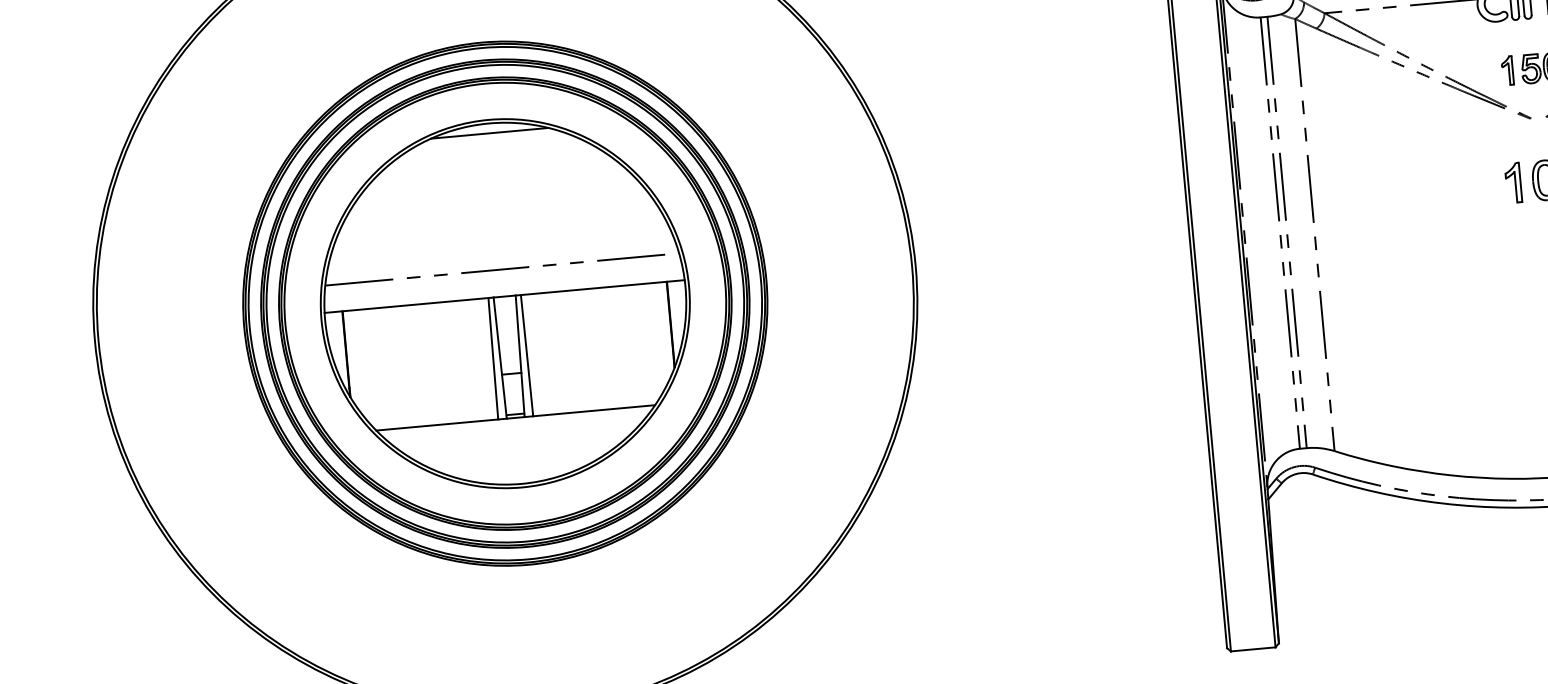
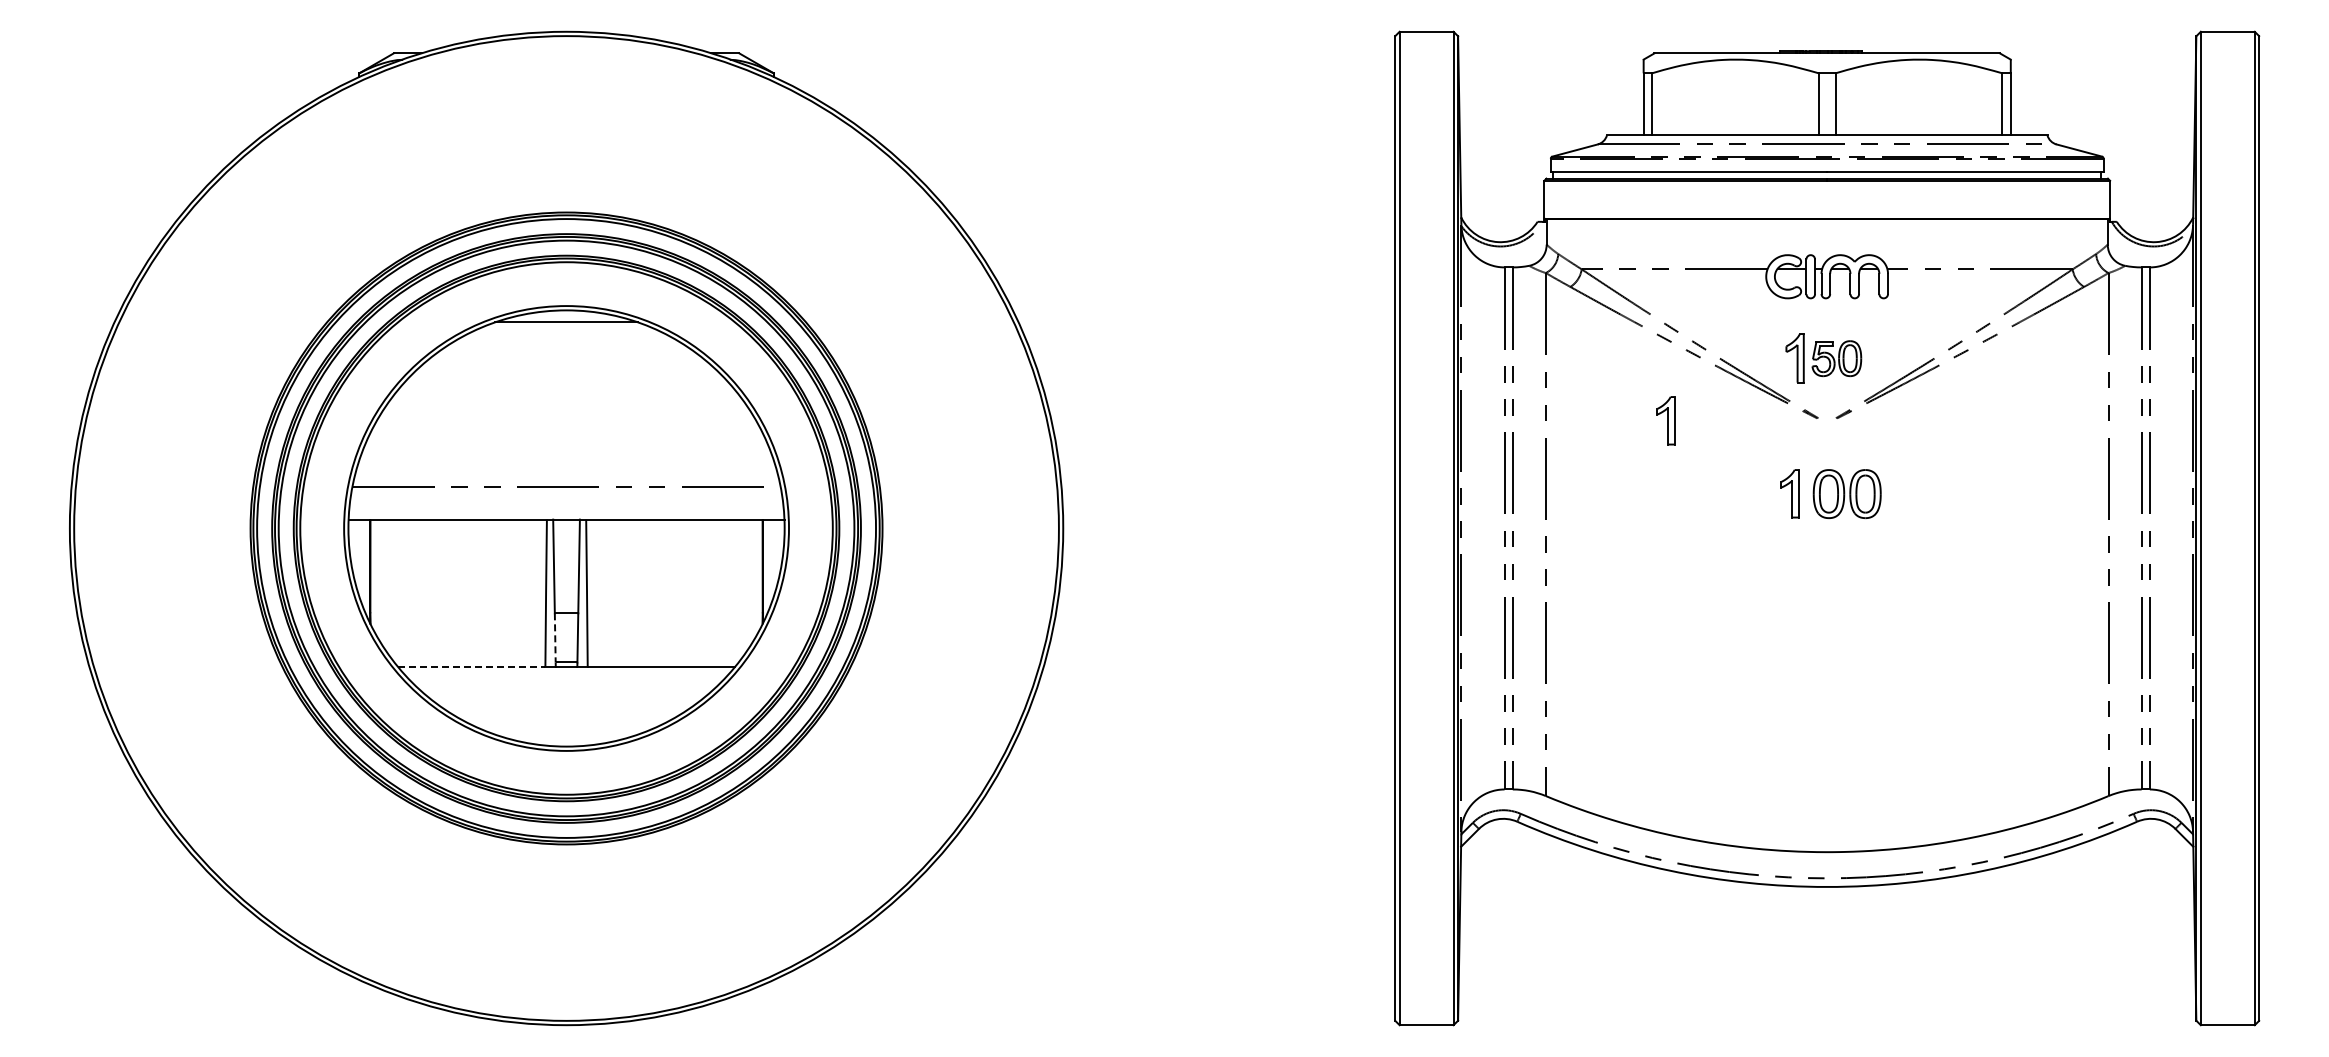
part: (1507, 70) -> (1795, 358), size x1.4
part: (1405, 131) -> (1665, 420), added
line: (504, 394) -> (555, 637), solid -> dashed
line: (437, 424) -> (471, 666), solid -> dashed

